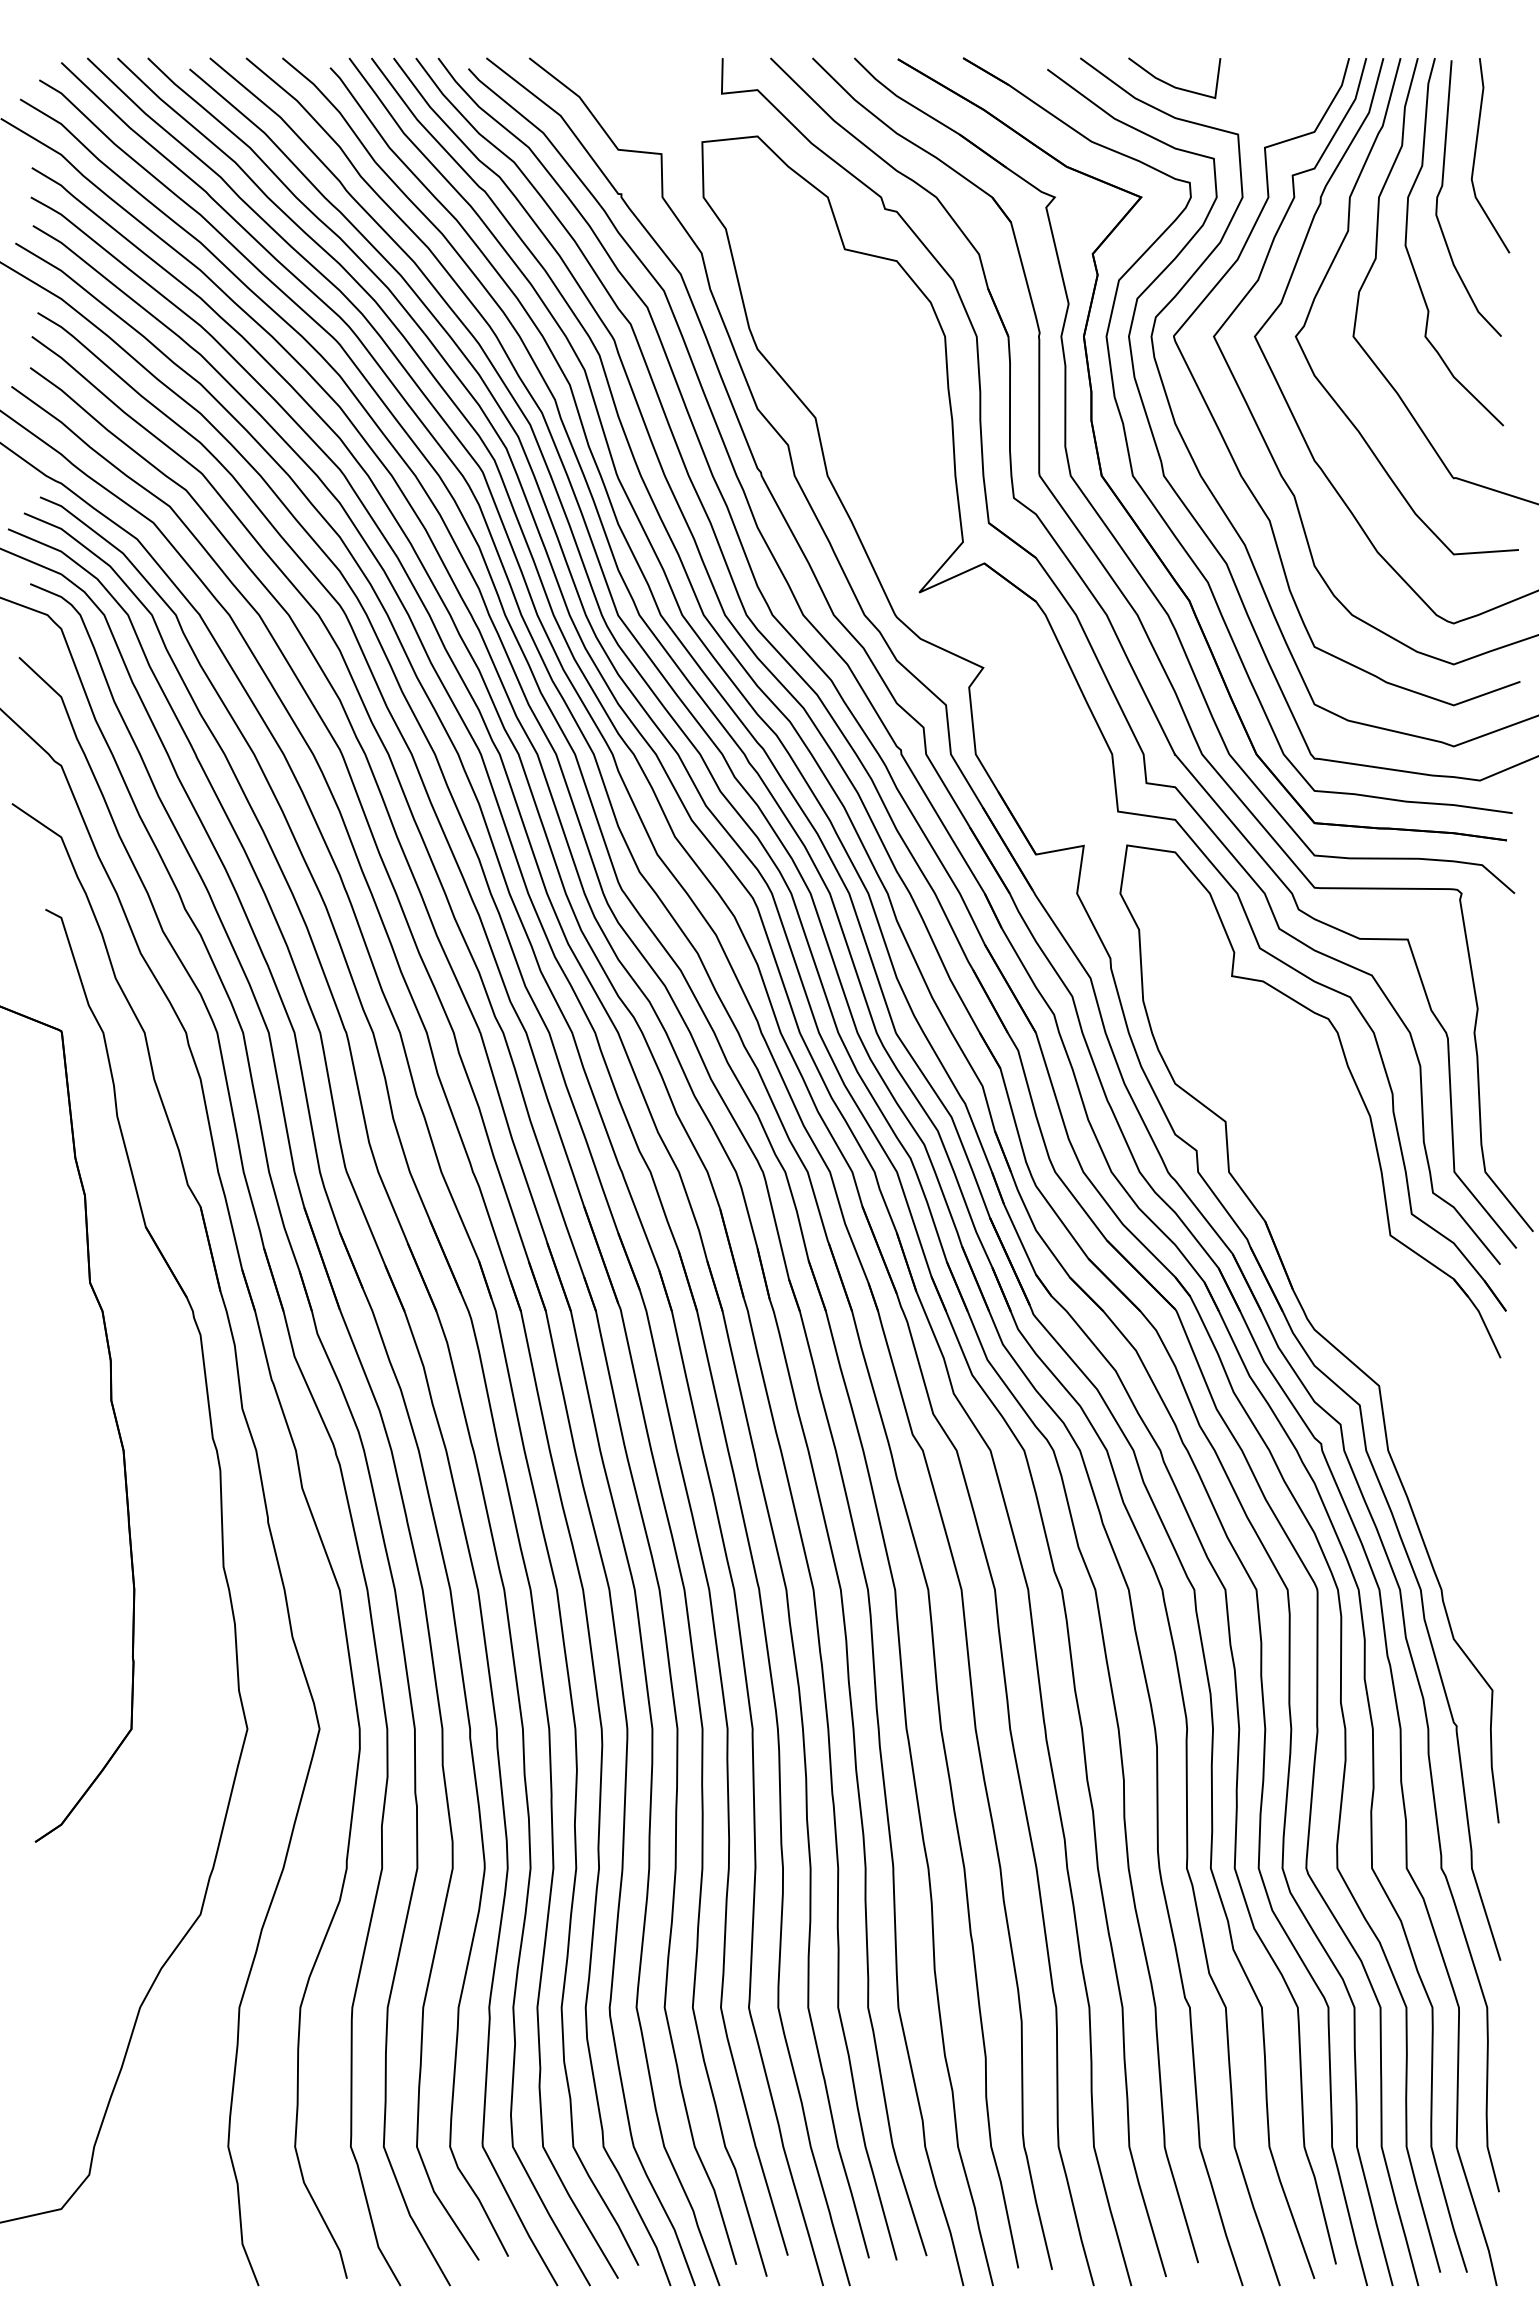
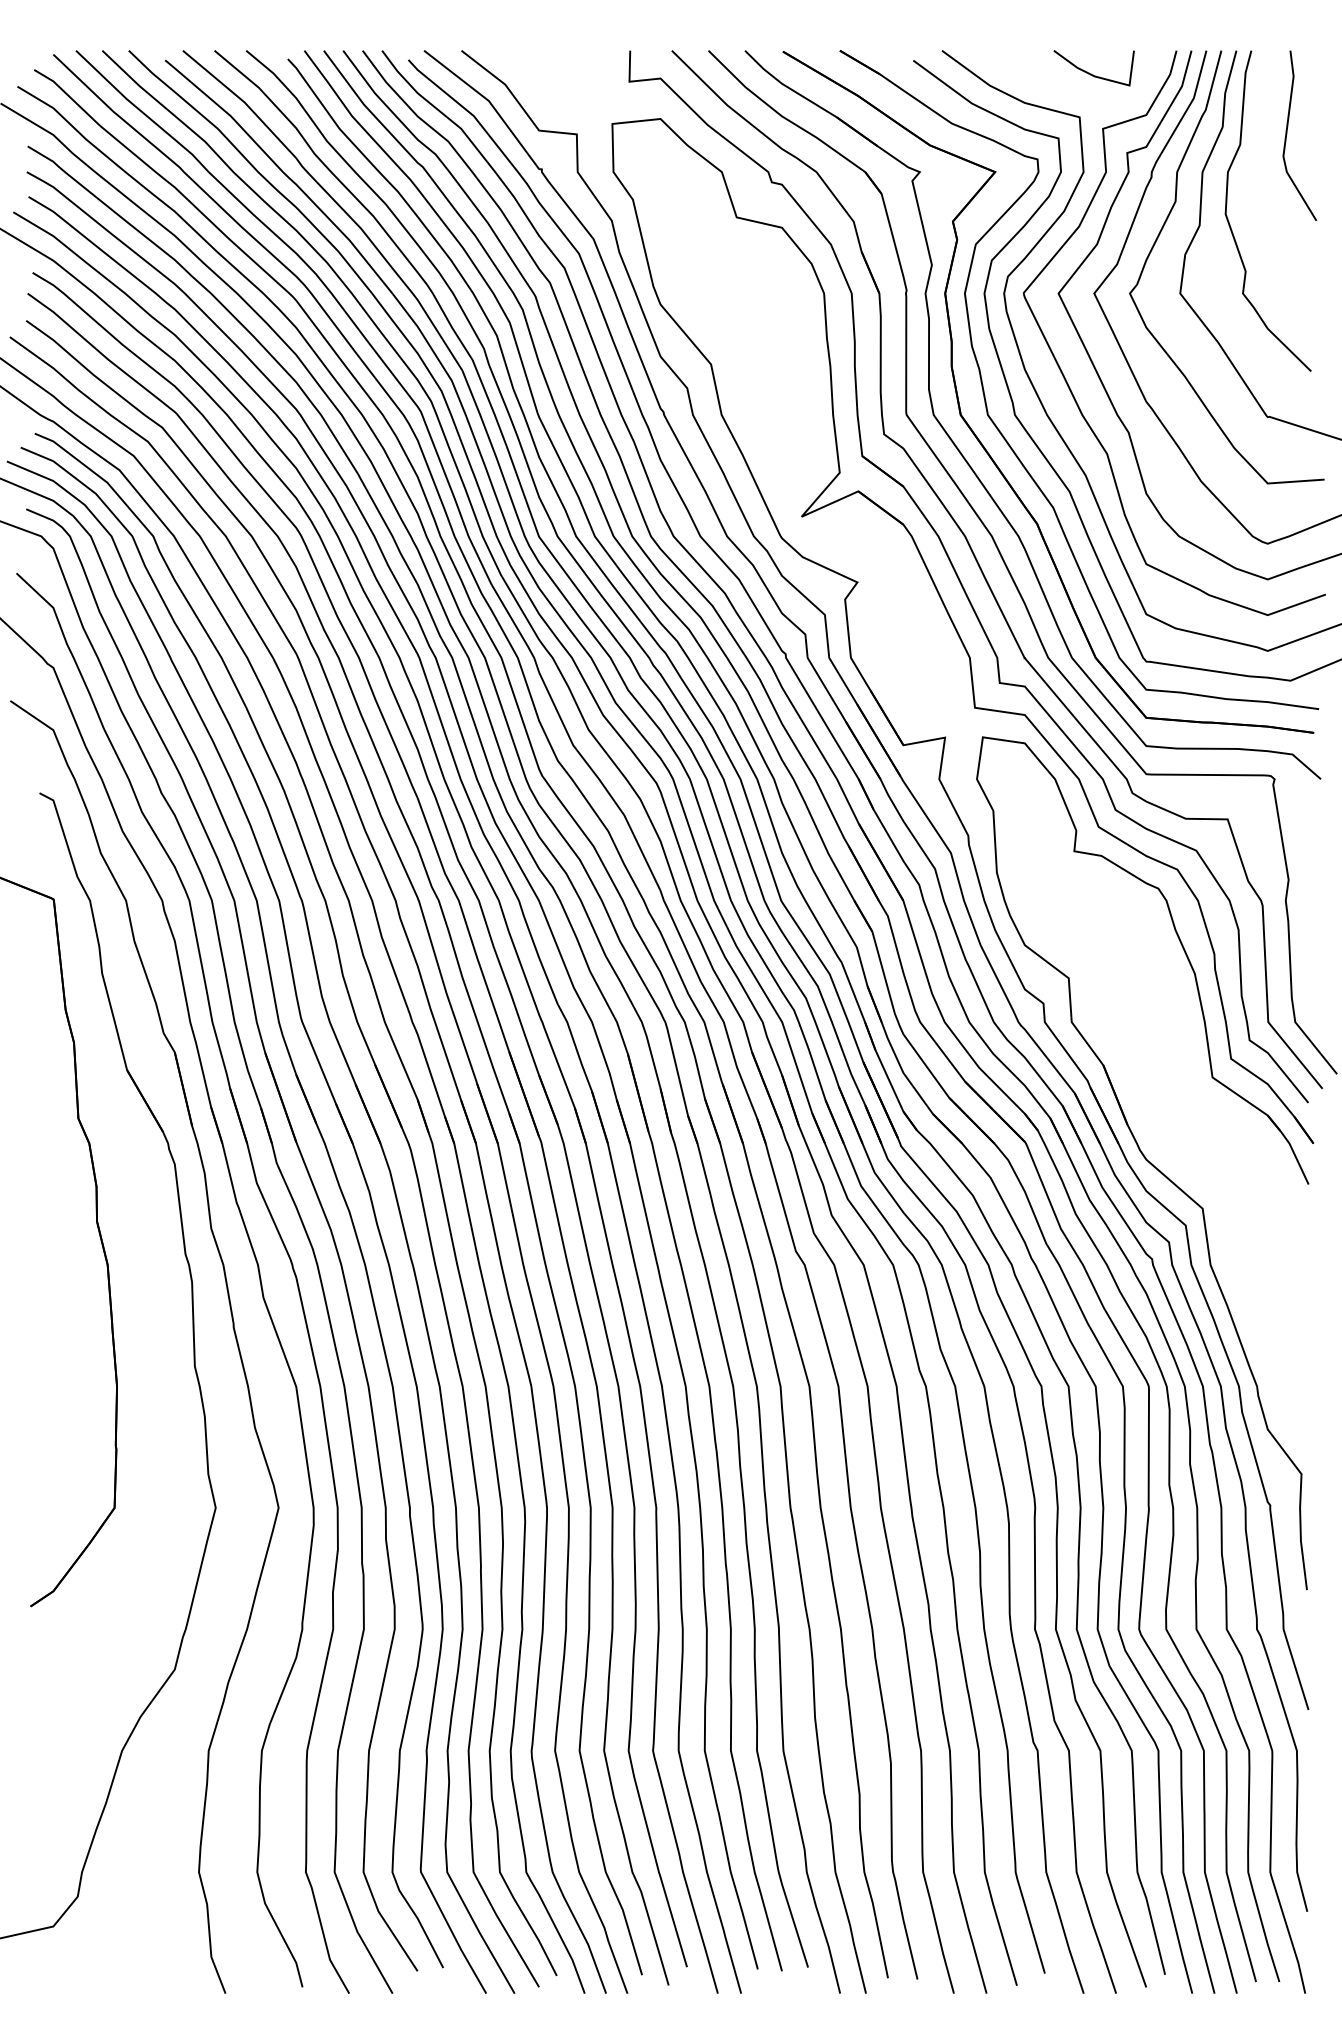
line: (1171, 84) -> (1091, 73), moved
curve: (1442, 188) -> (1257, 164), removed

